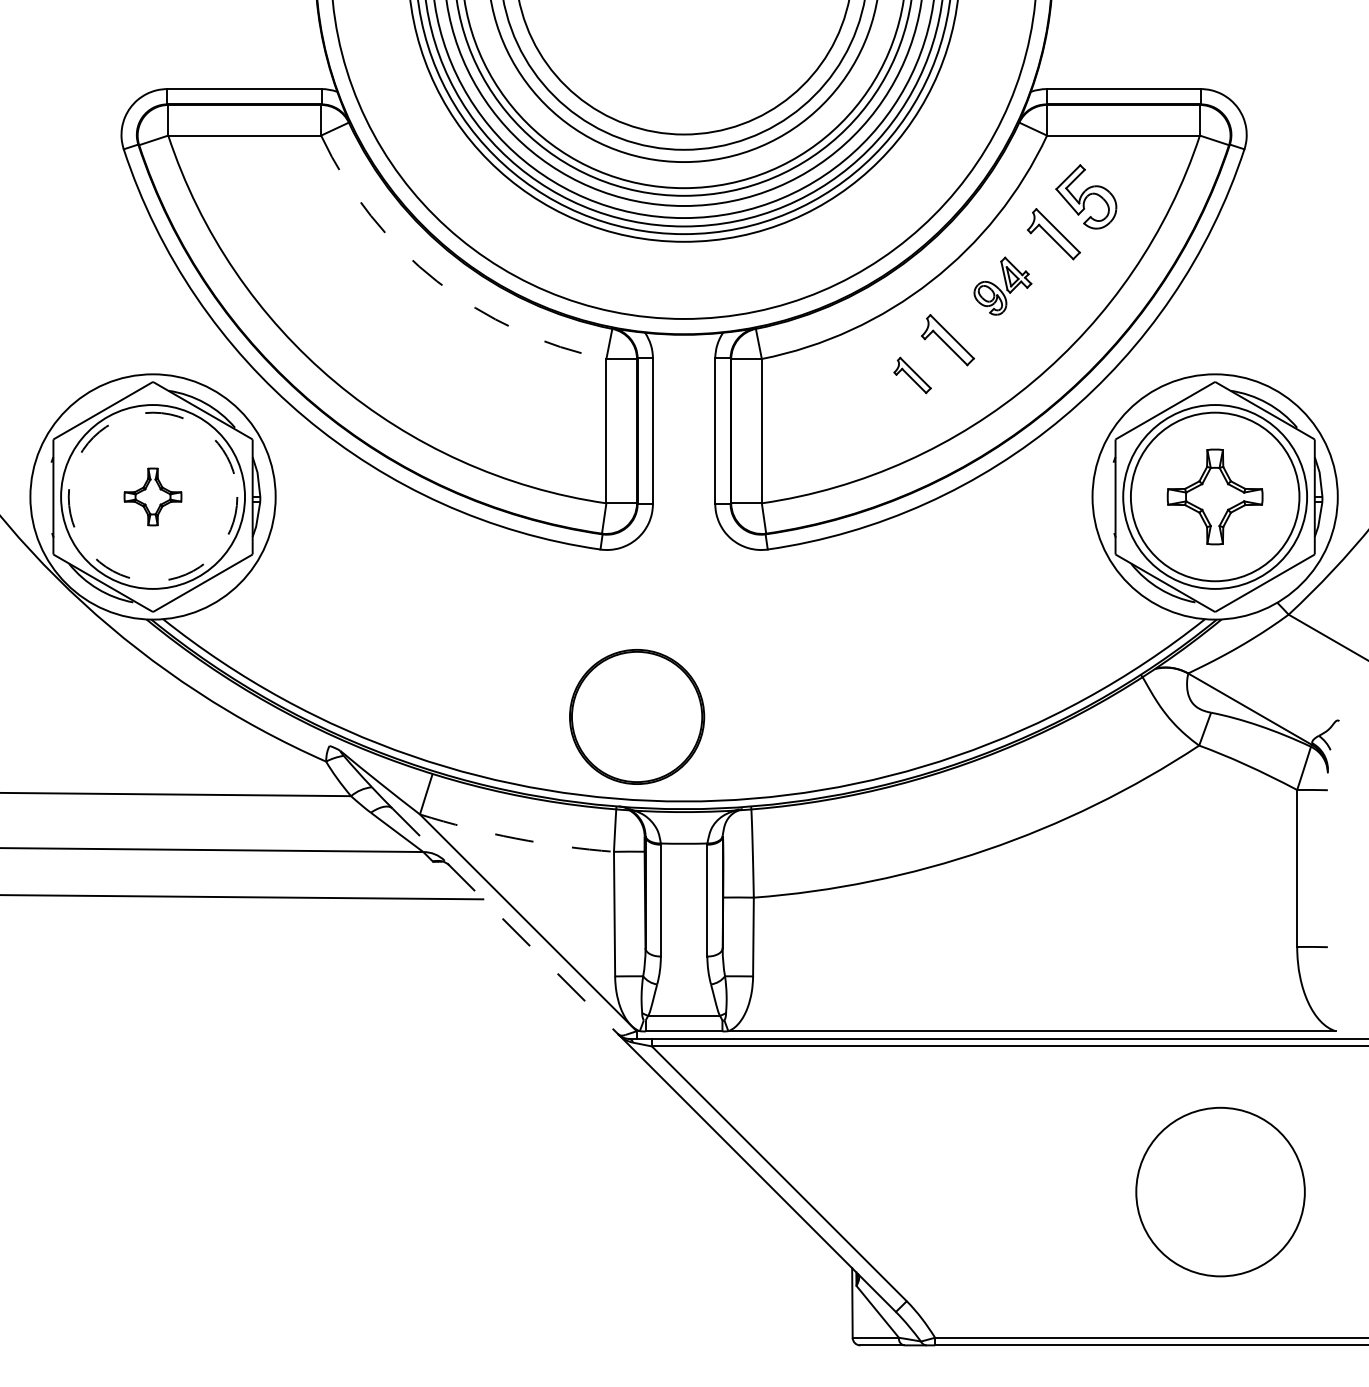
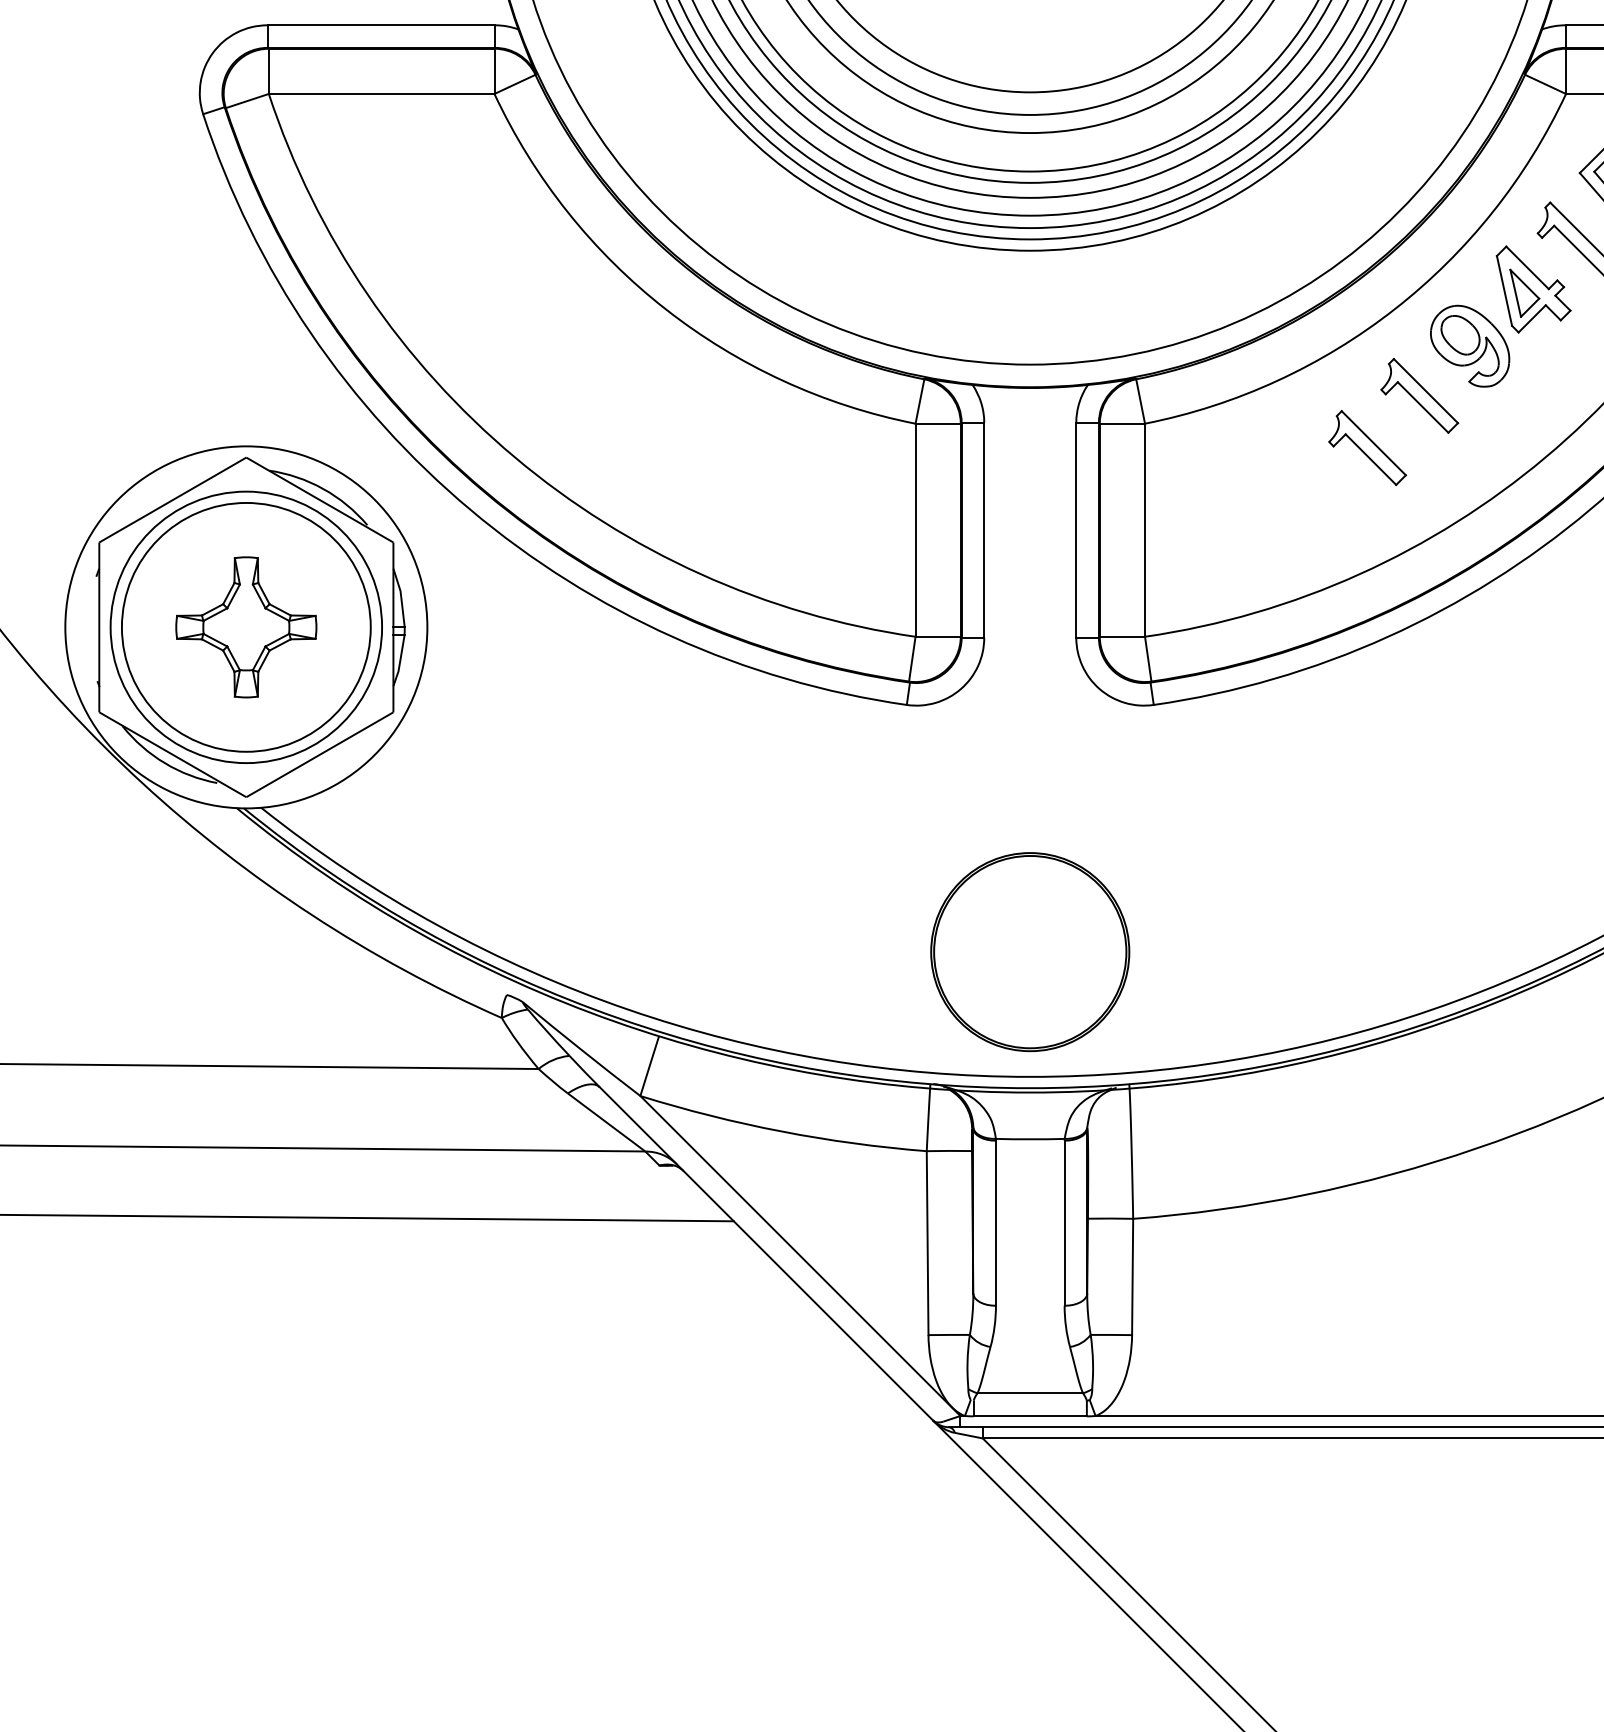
arc: (437, 281) -> (666, 309), dashed -> solid
part: (1002, 285) -> (1500, 315), size x1.67
part: (912, 375) -> (1367, 448), size x1.43
circle: (152, 496) -> (245, 626), dashed -> solid
part: (152, 496) -> (245, 626), size x1.67
part: (637, 716) -> (1030, 951), moved
arc: (515, 838) -> (781, 1131), dashed -> solid
line: (505, 921) -> (766, 1254), dashed -> solid

